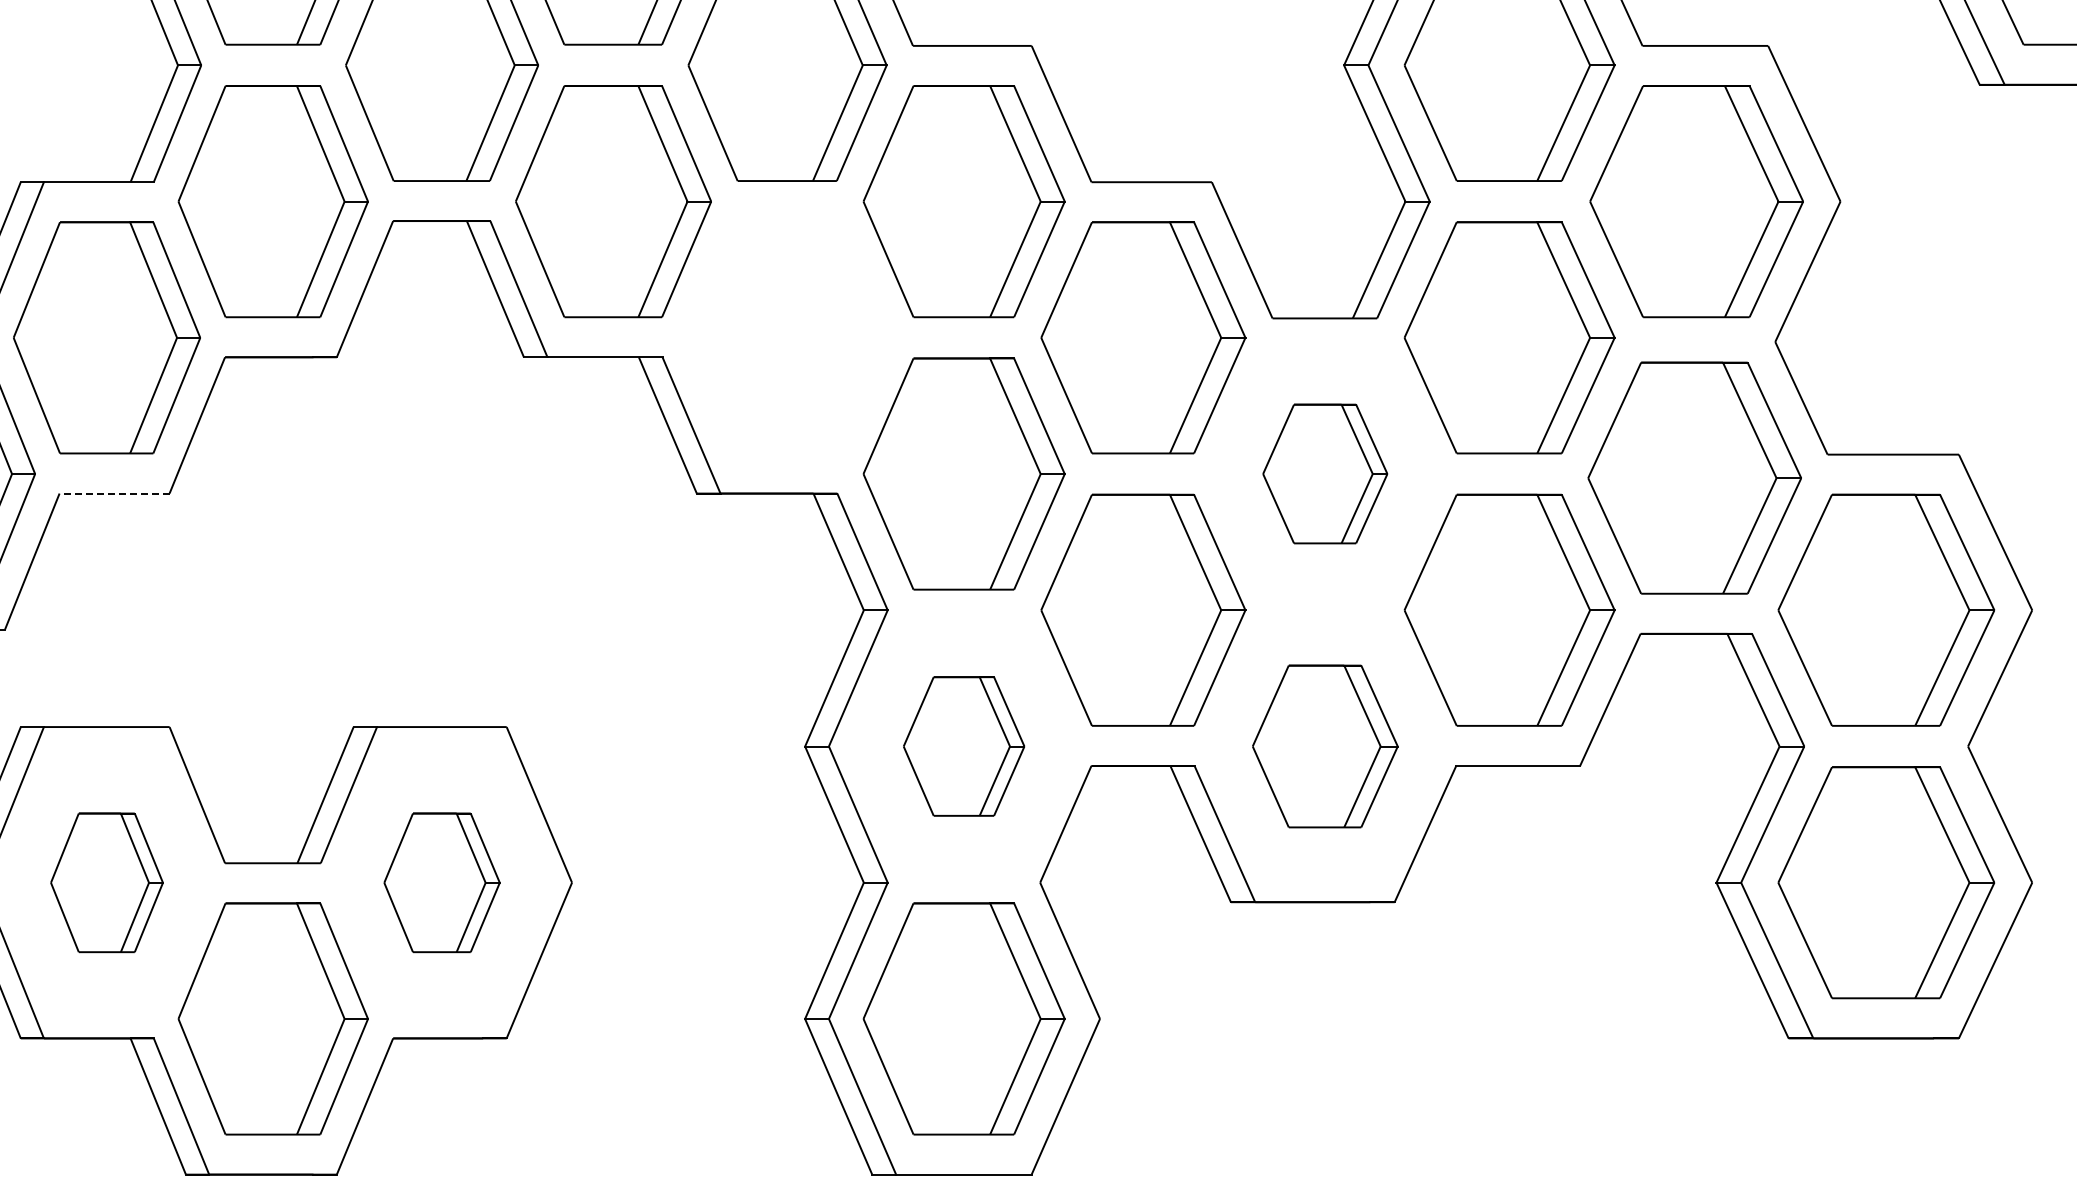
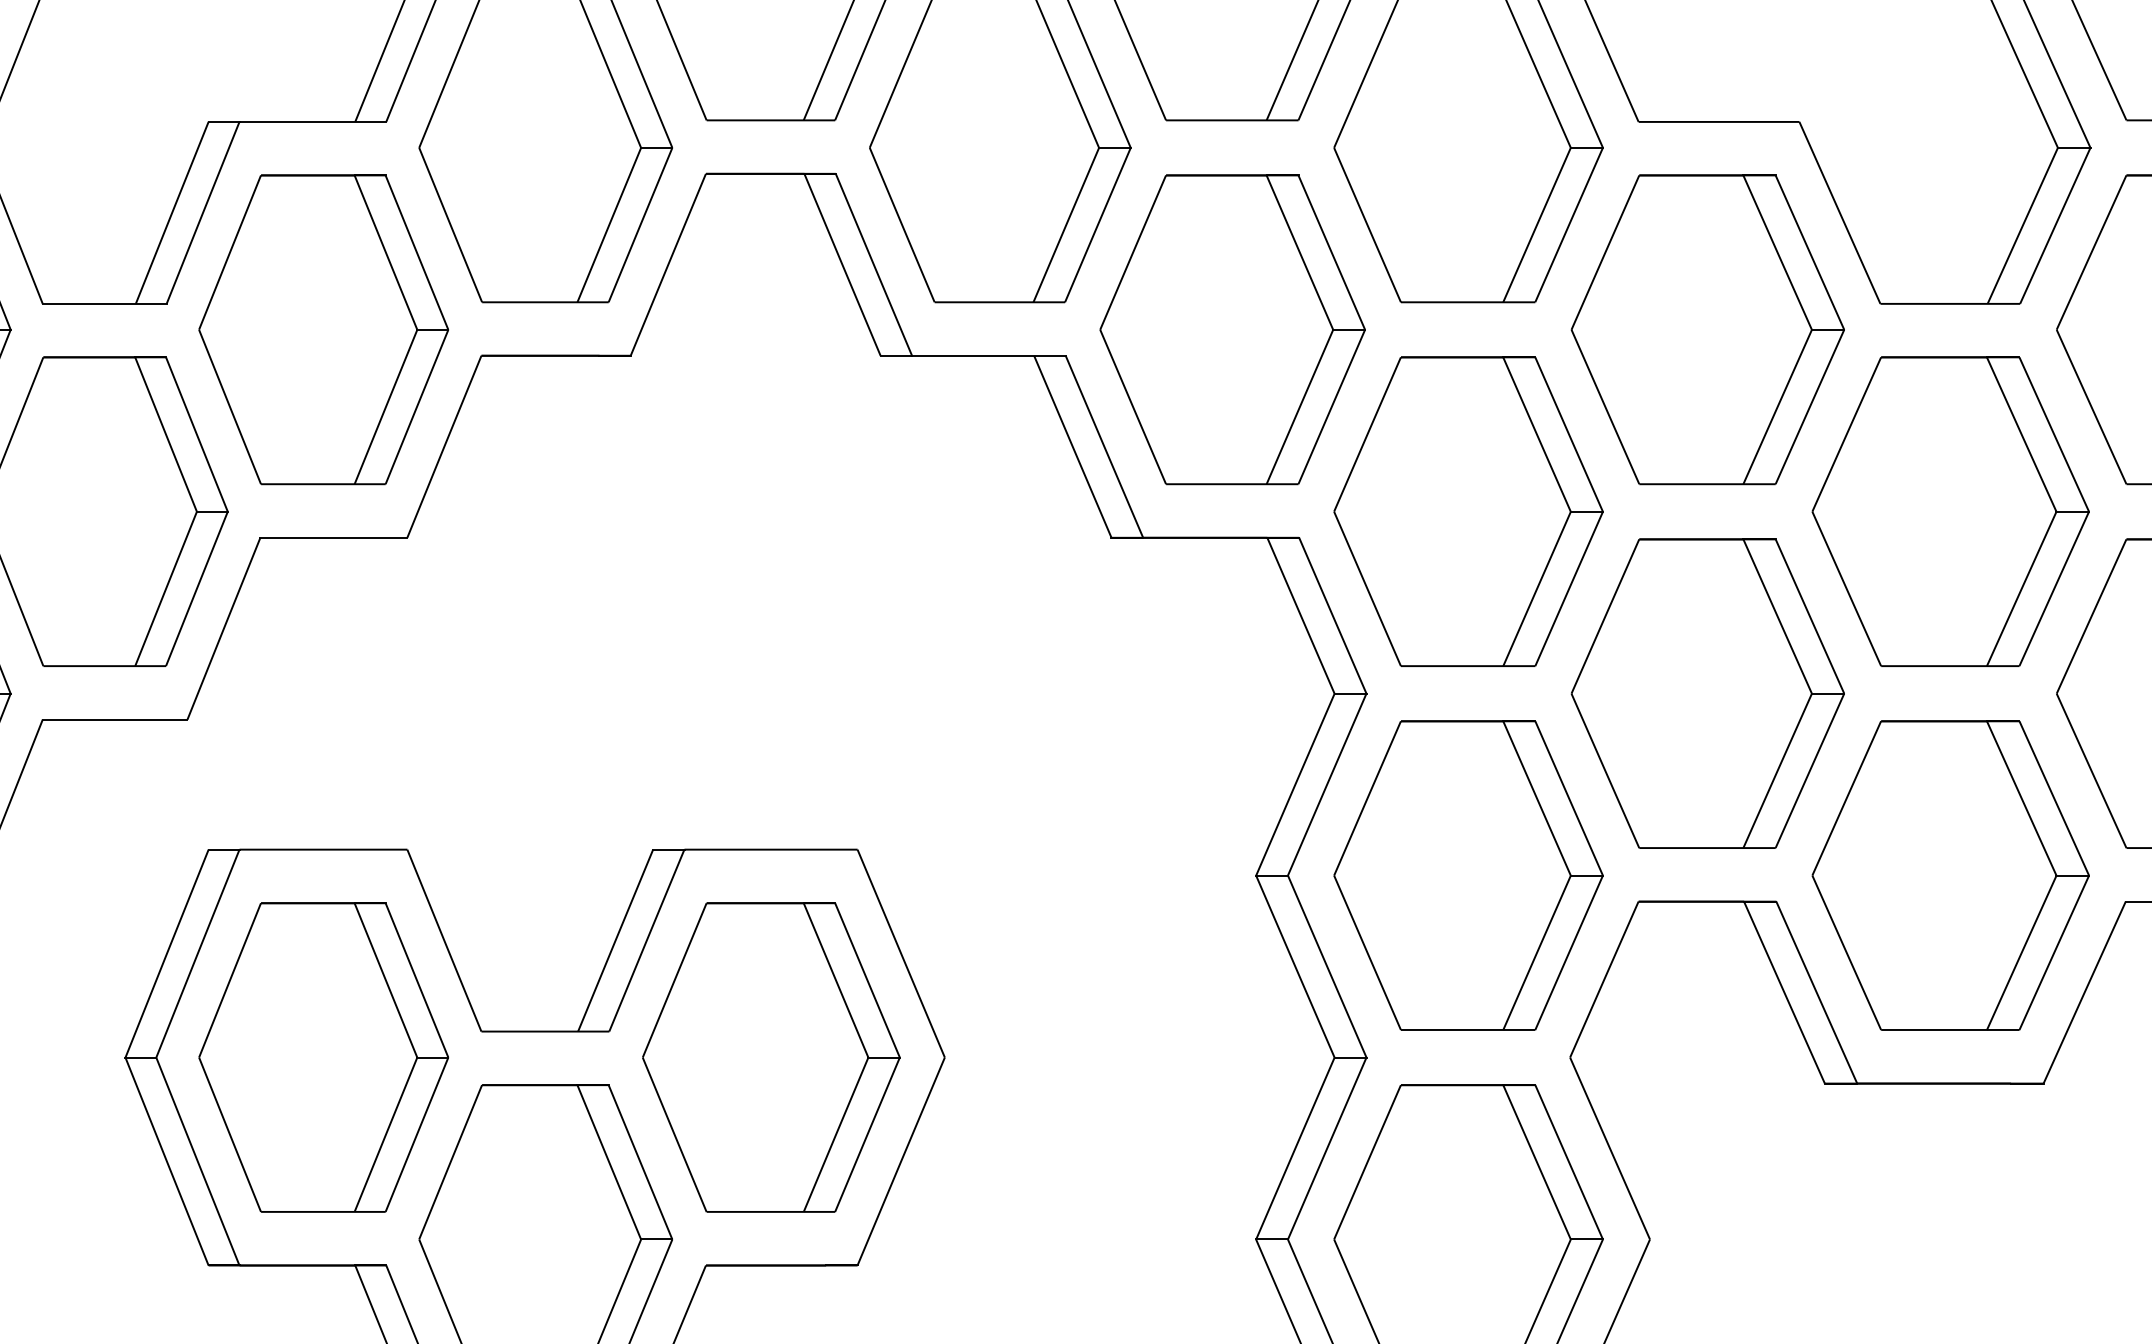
part: (787, 337) -> (1232, 329), added
part: (1325, 473) -> (1951, 510), size x1.67
line: (114, 493) -> (333, 537), dashed -> solid
part: (963, 746) -> (1467, 875), size x1.67
part: (1325, 746) -> (1951, 875), size x1.43
part: (106, 882) -> (323, 1057), size x1.67
part: (441, 882) -> (770, 1057), size x1.67

